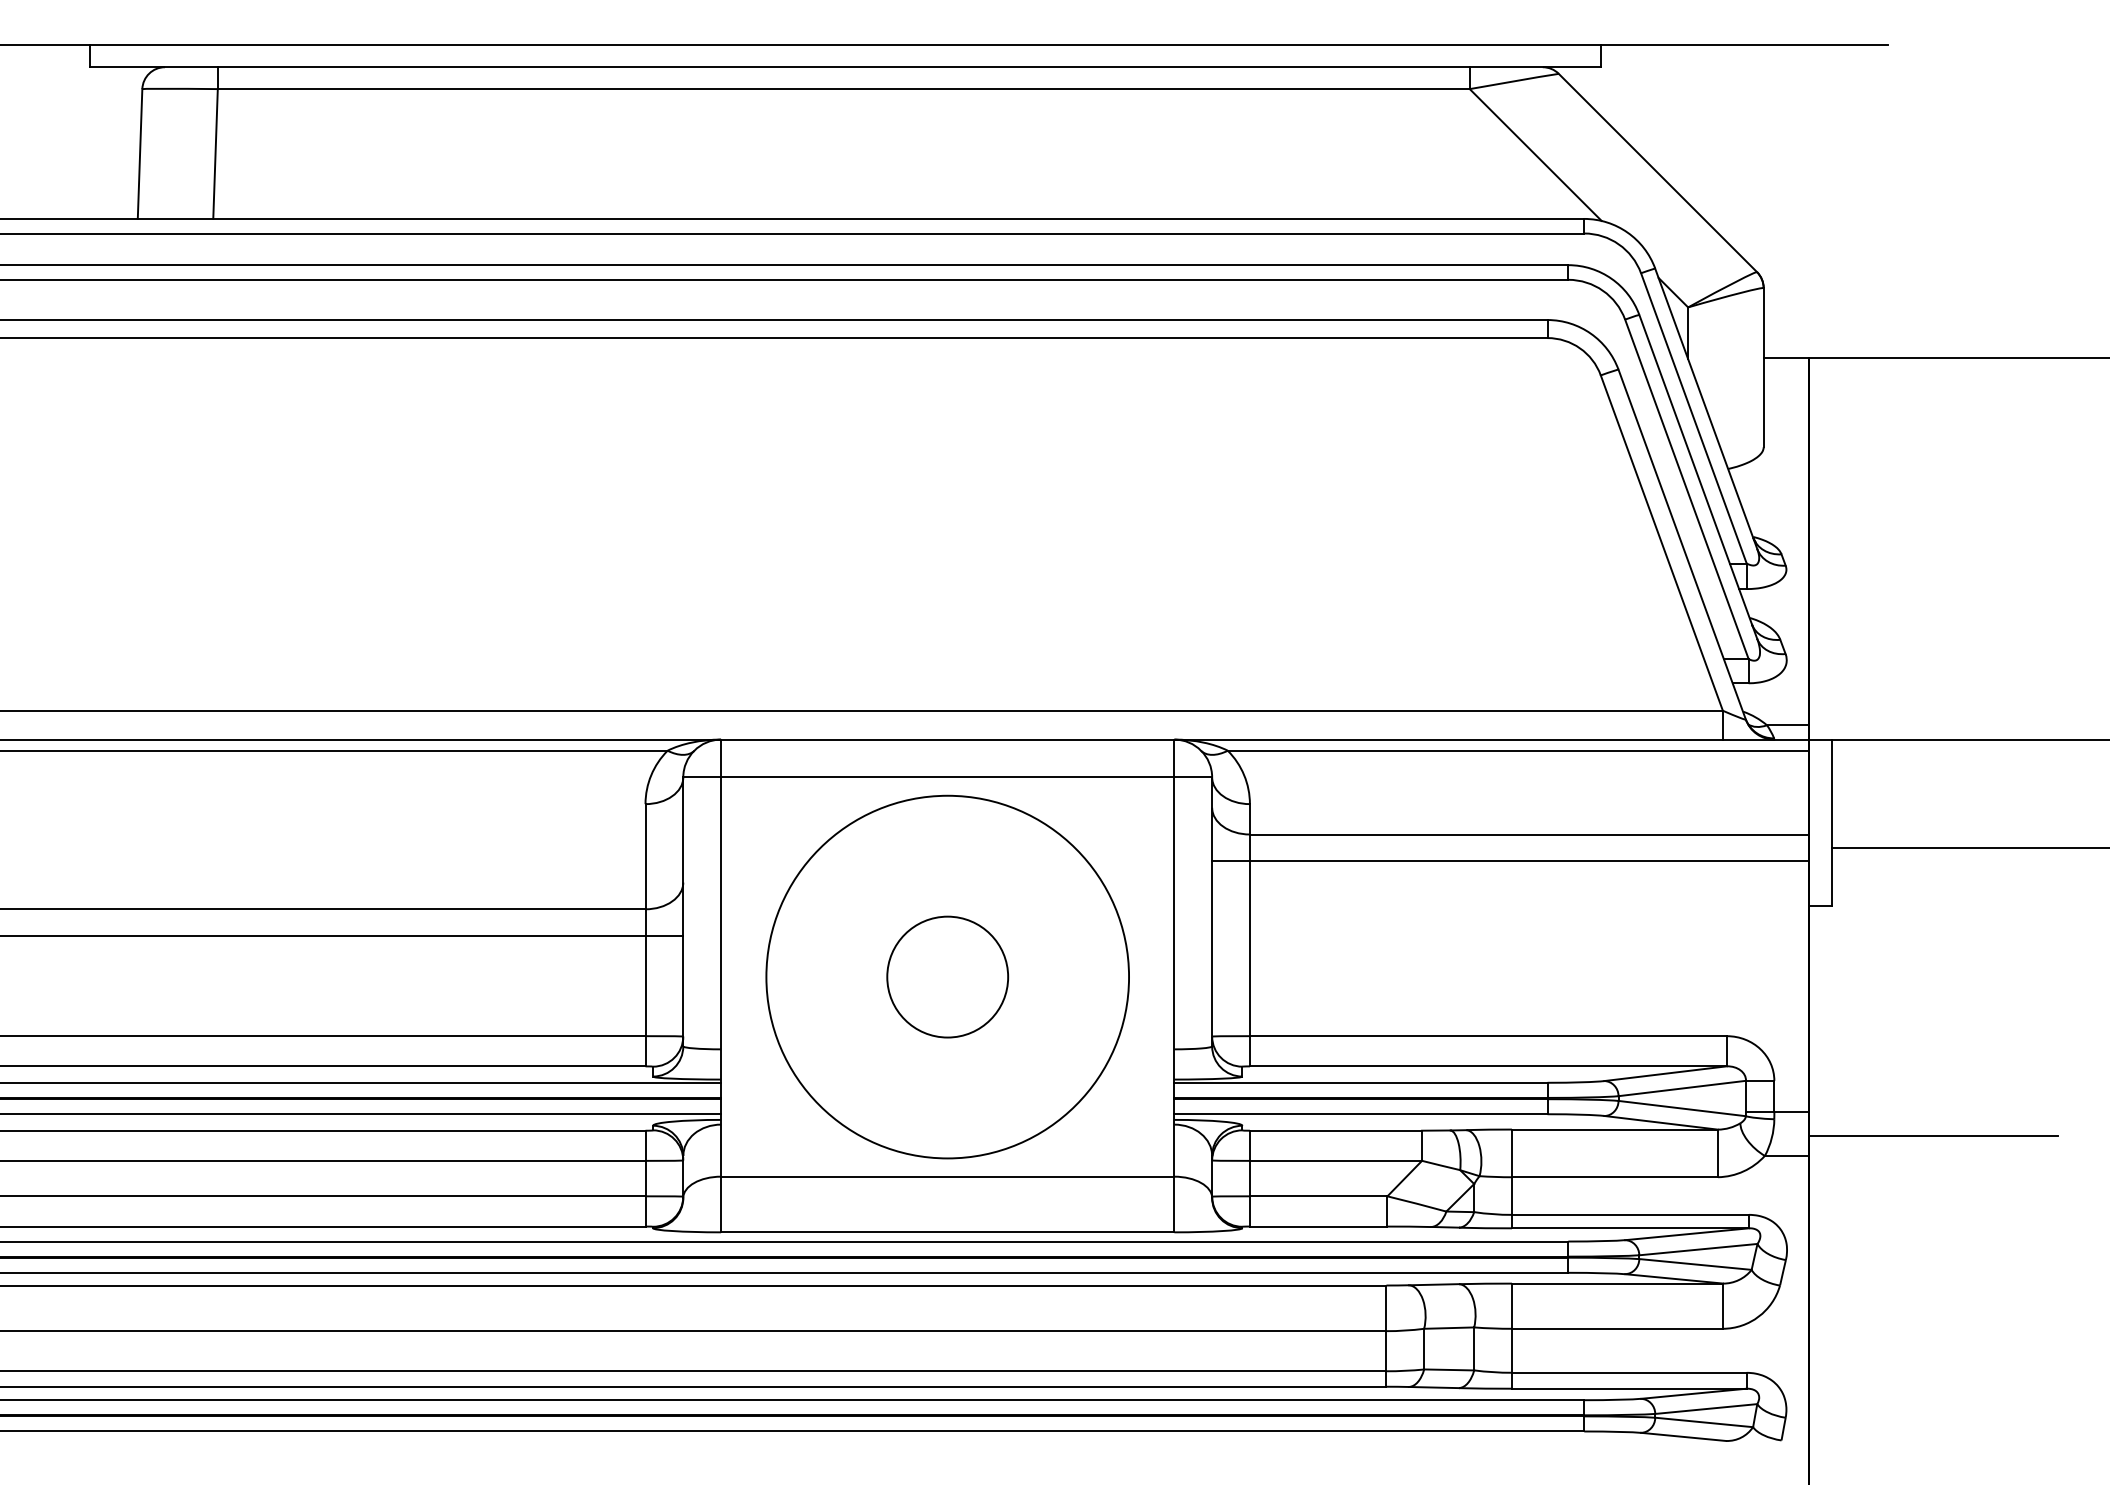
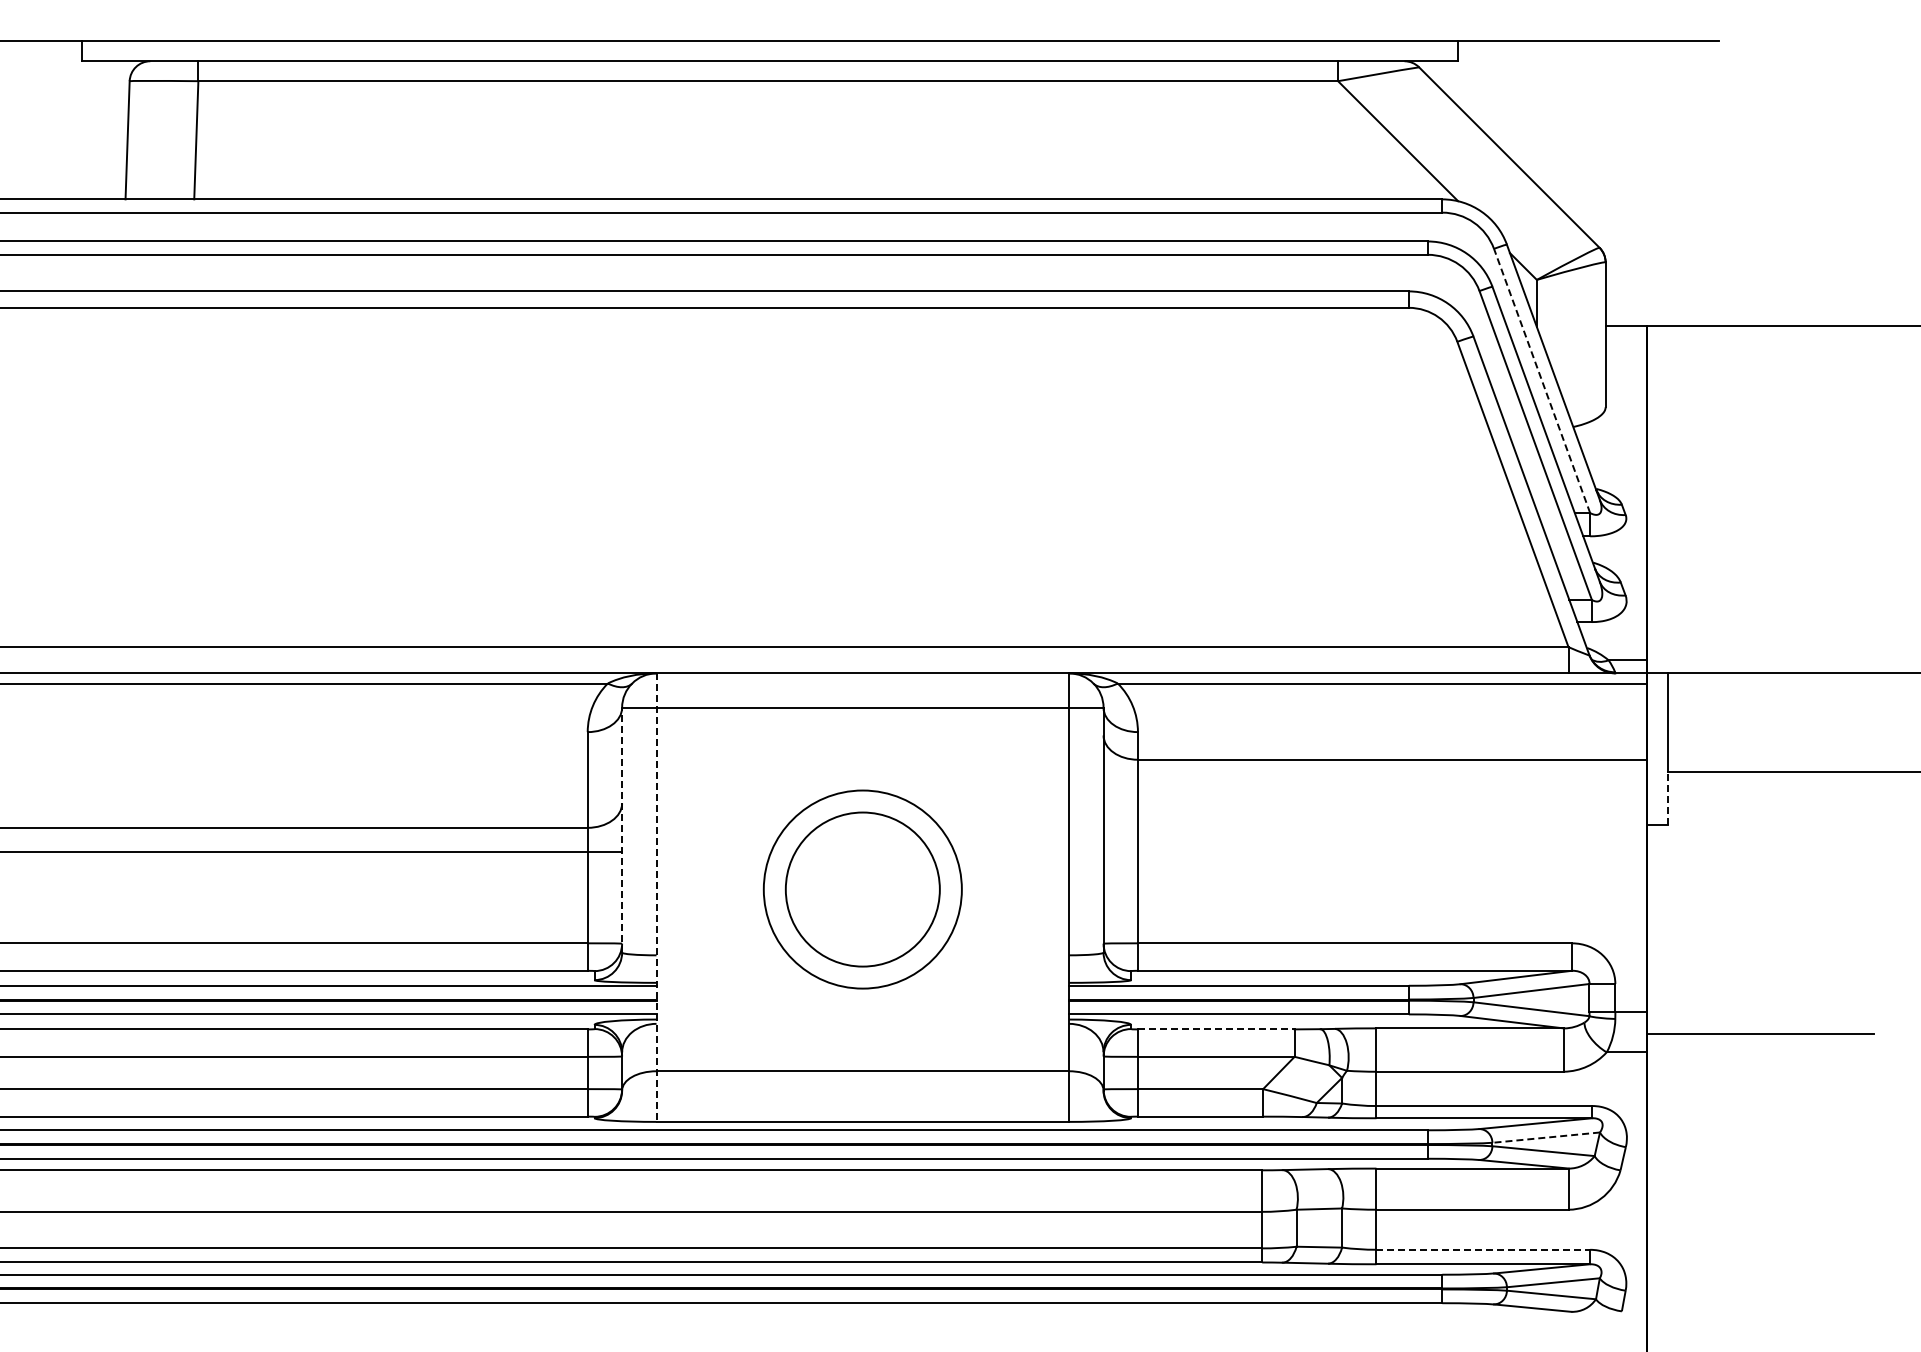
line: (1694, 417) -> (1542, 380), solid -> dashed
line: (1509, 861) -> (1374, 784), removed
line: (1831, 875) -> (1667, 797), solid -> dashed
line: (683, 911) -> (622, 829), solid -> dashed
circle: (947, 977) -> (862, 889), size x0.6
circle: (947, 977) -> (862, 889), size x1.4
line: (721, 986) -> (656, 898), solid -> dashed
line: (1336, 1130) -> (1216, 1029), solid -> dashed
line: (1697, 1249) -> (1545, 1137), solid -> dashed
line: (1629, 1372) -> (1483, 1249), solid -> dashed

